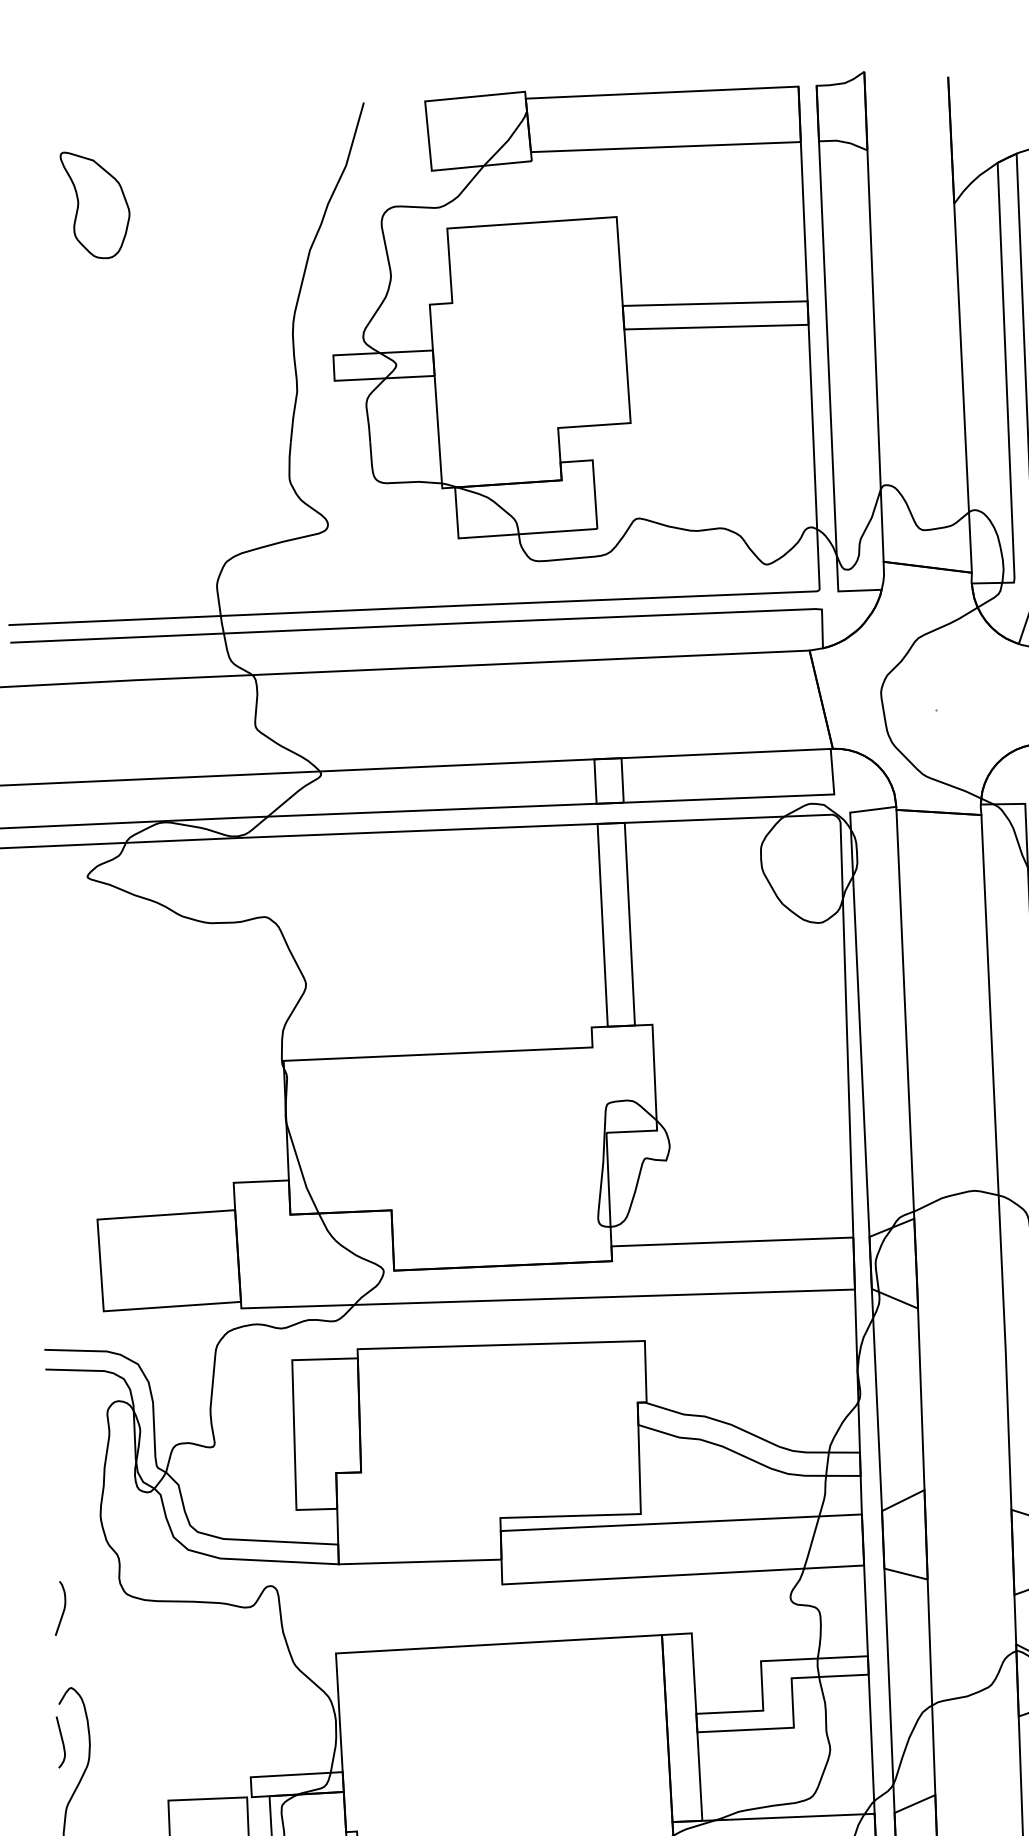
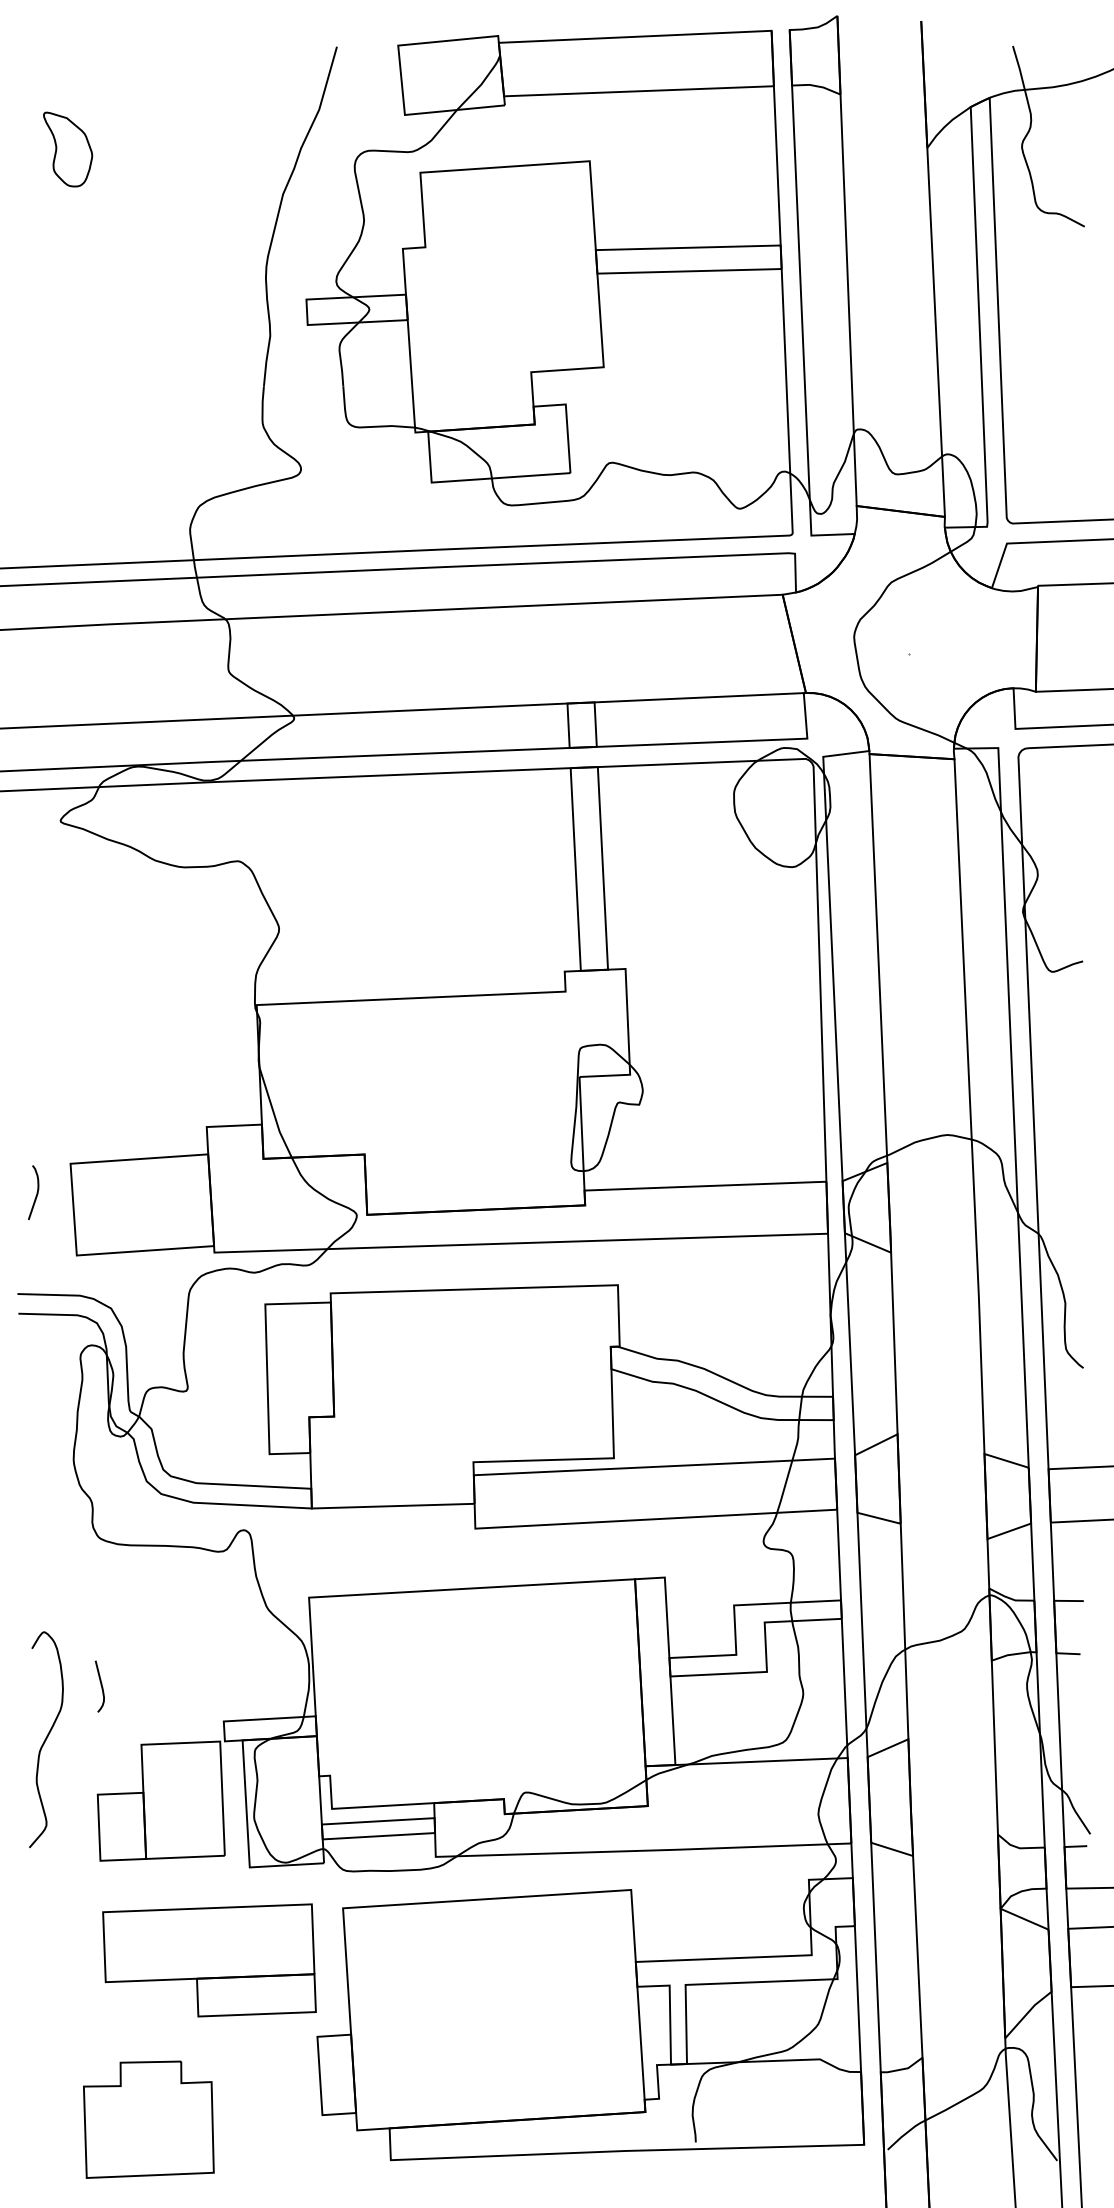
part: (94, 205) -> (67, 149), size x0.7
curve: (63, 1608) -> (36, 1192), moved
curve: (61, 1741) -> (100, 1685), moved

